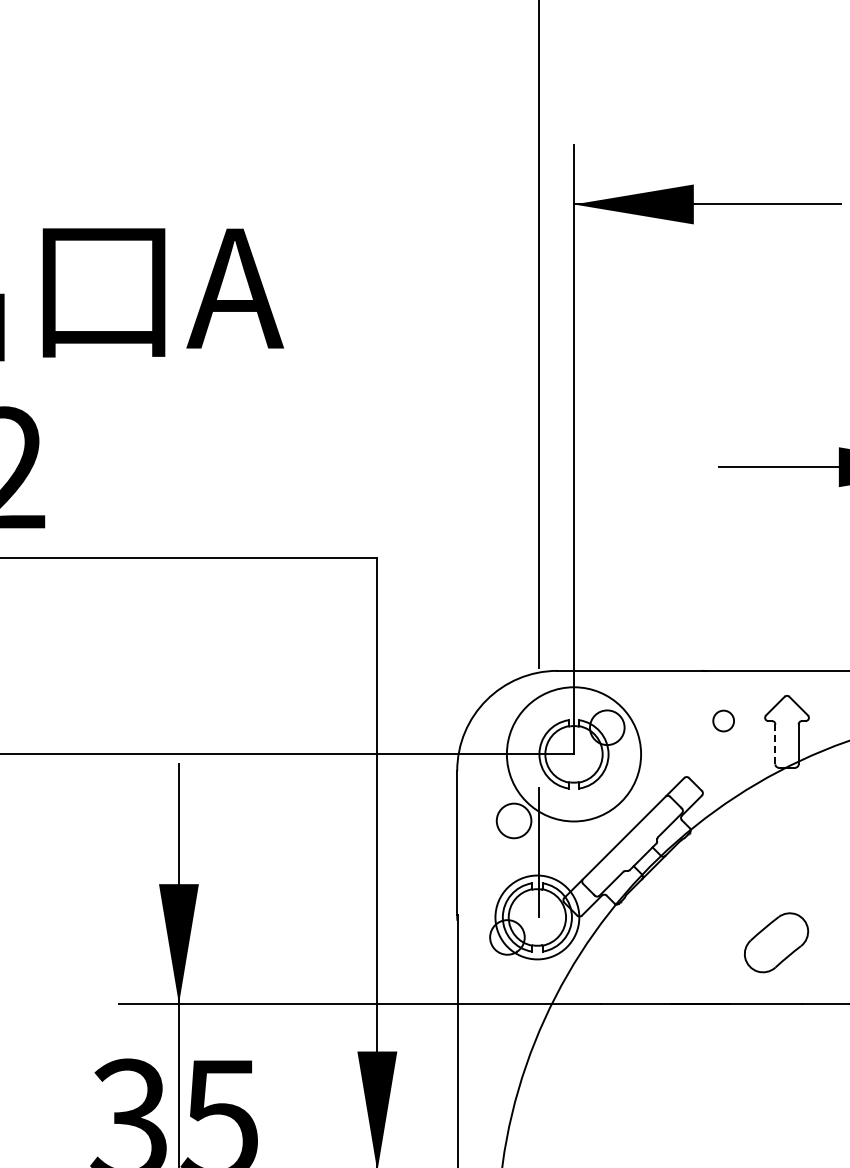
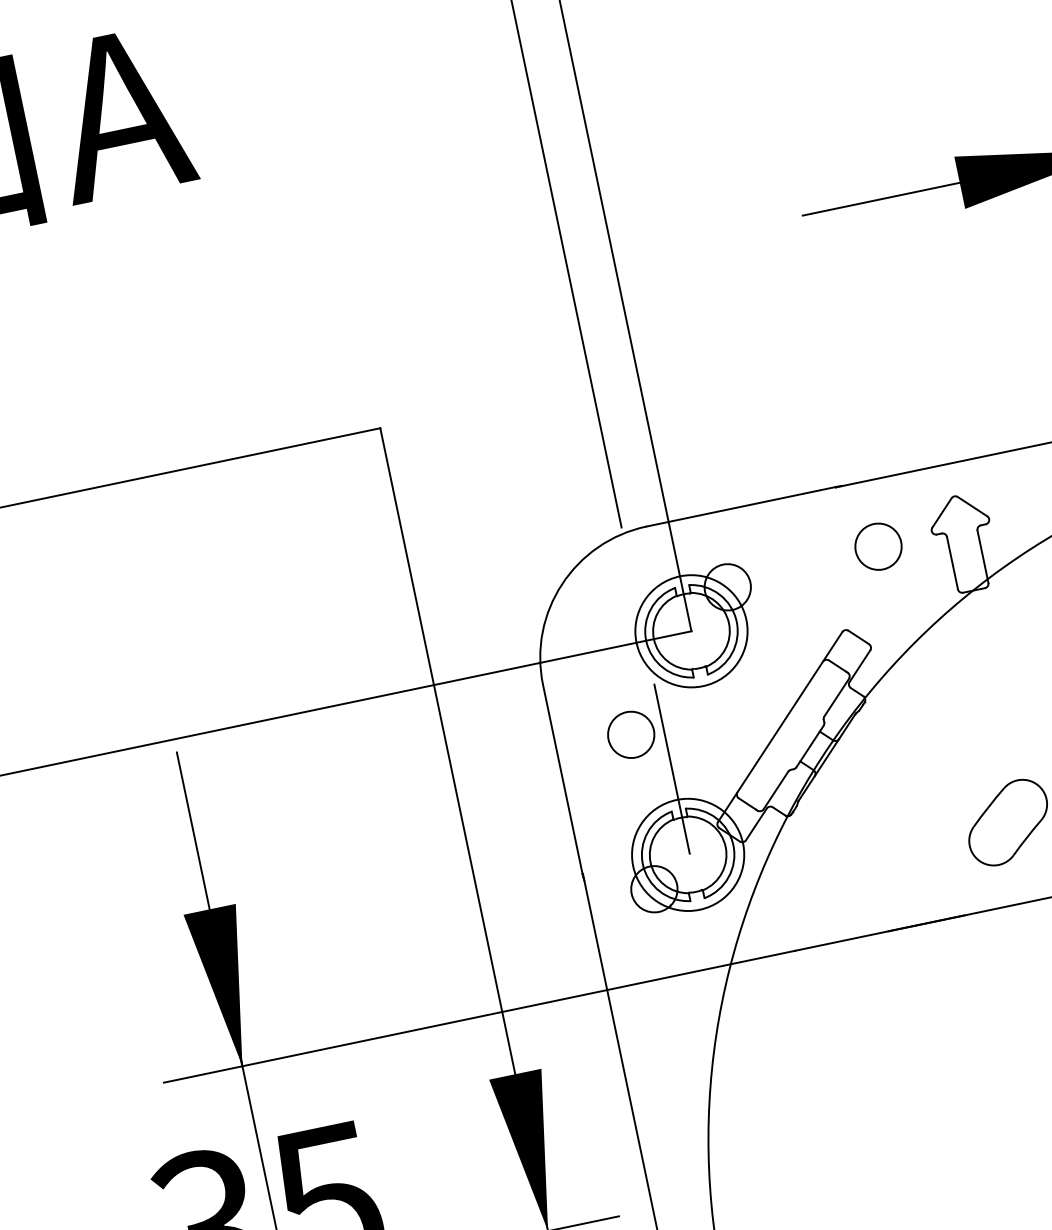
circle: (723, 720) -> (877, 546), size x1.67
line: (775, 744) -> (952, 563), dashed -> solid
circle: (573, 754) -> (690, 631), size x0.62

